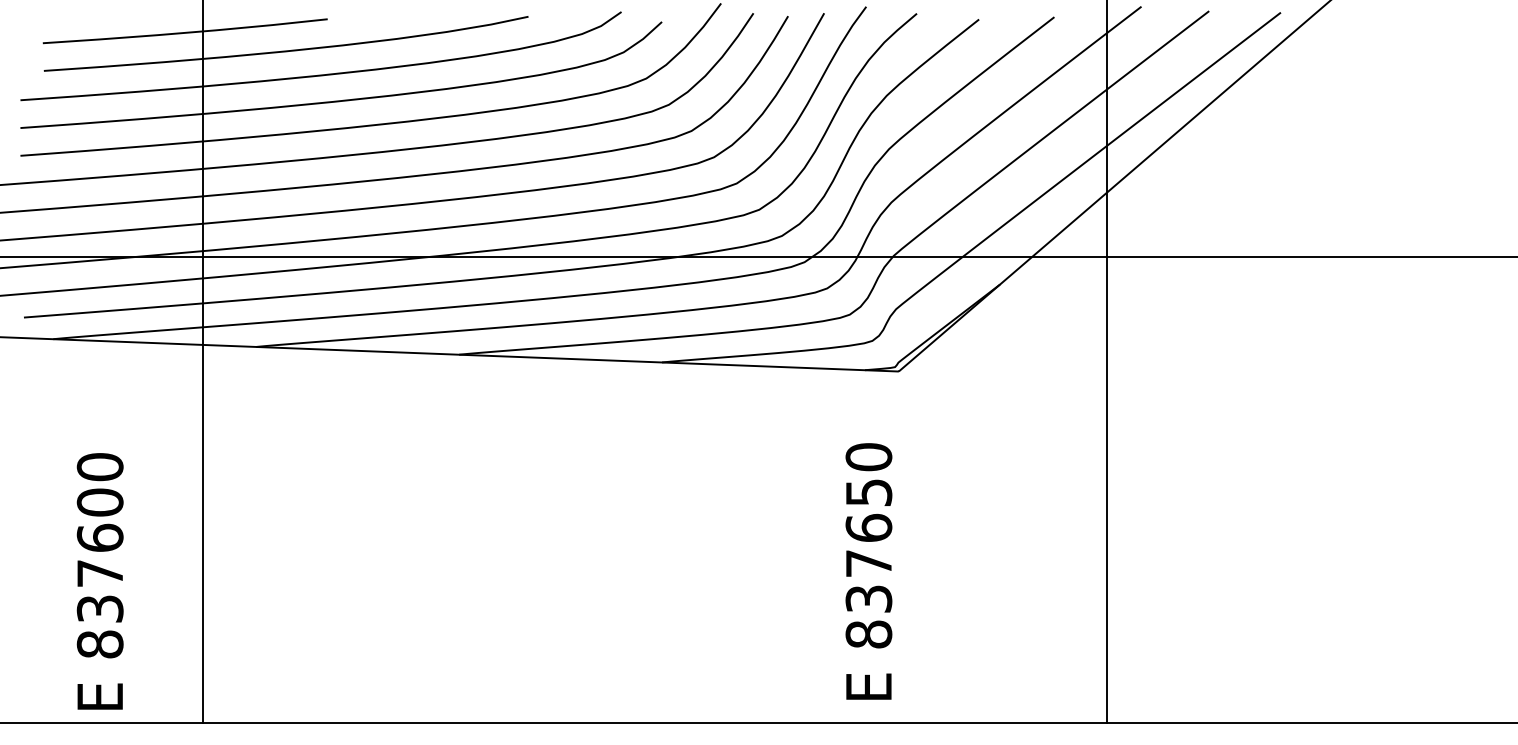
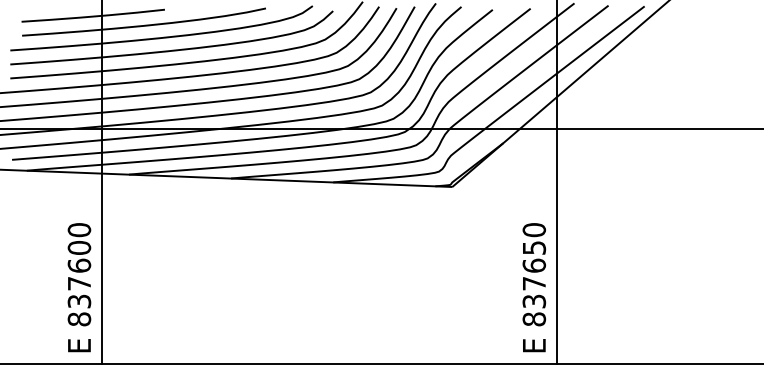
text: (869, 571) -> (534, 287), moved
text: (100, 581) -> (79, 287), moved

